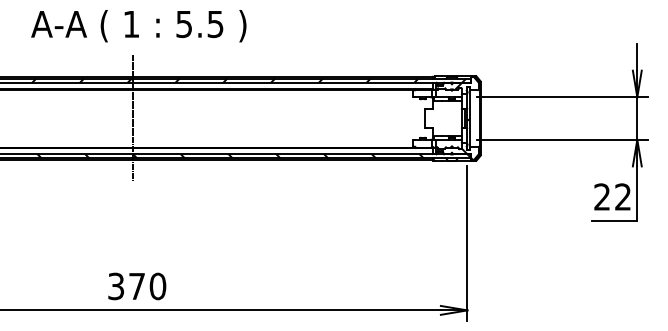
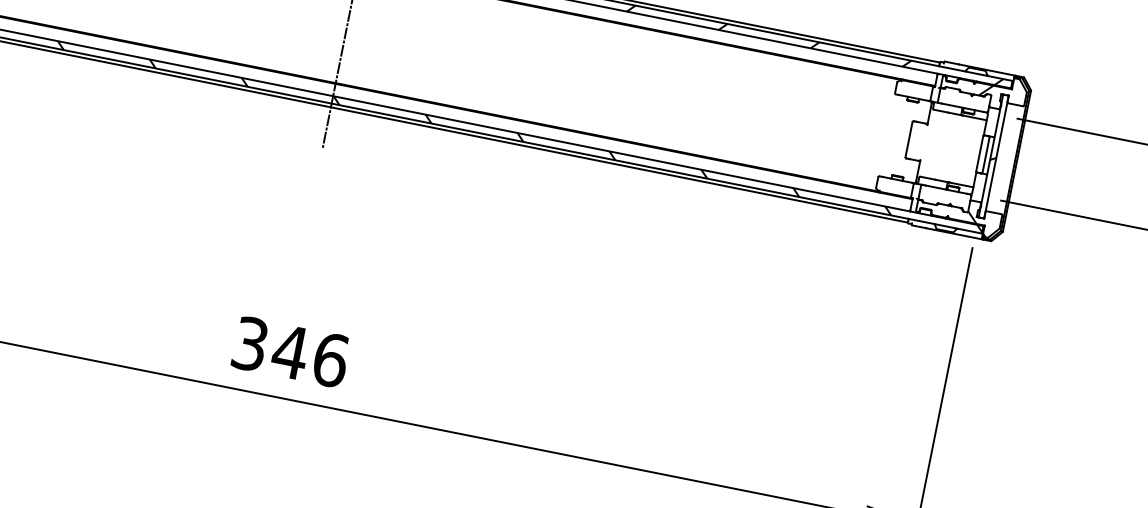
text: (147, 285) -> (310, 354), 370 -> 346

